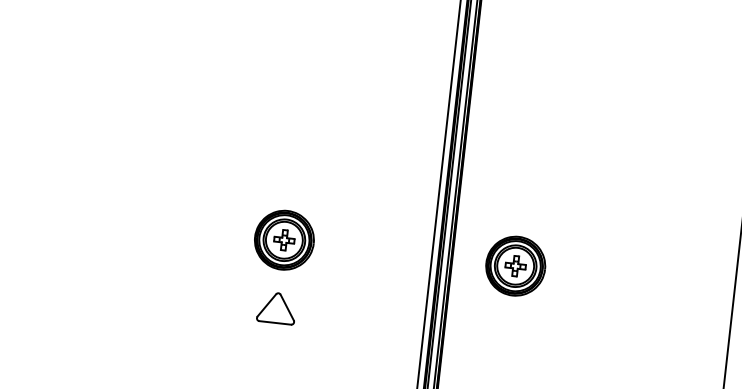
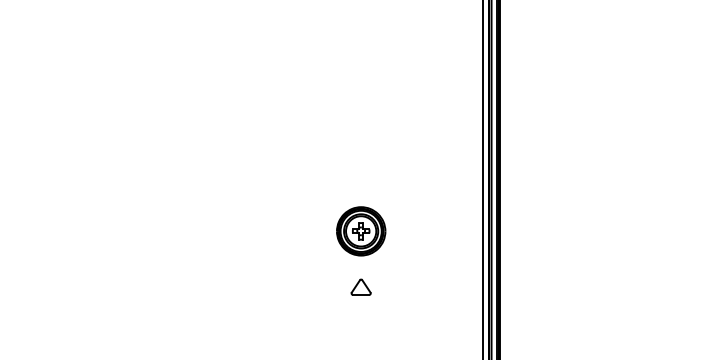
part: (516, 266) -> (552, 231), removed
part: (276, 306) -> (360, 286), size x0.62

